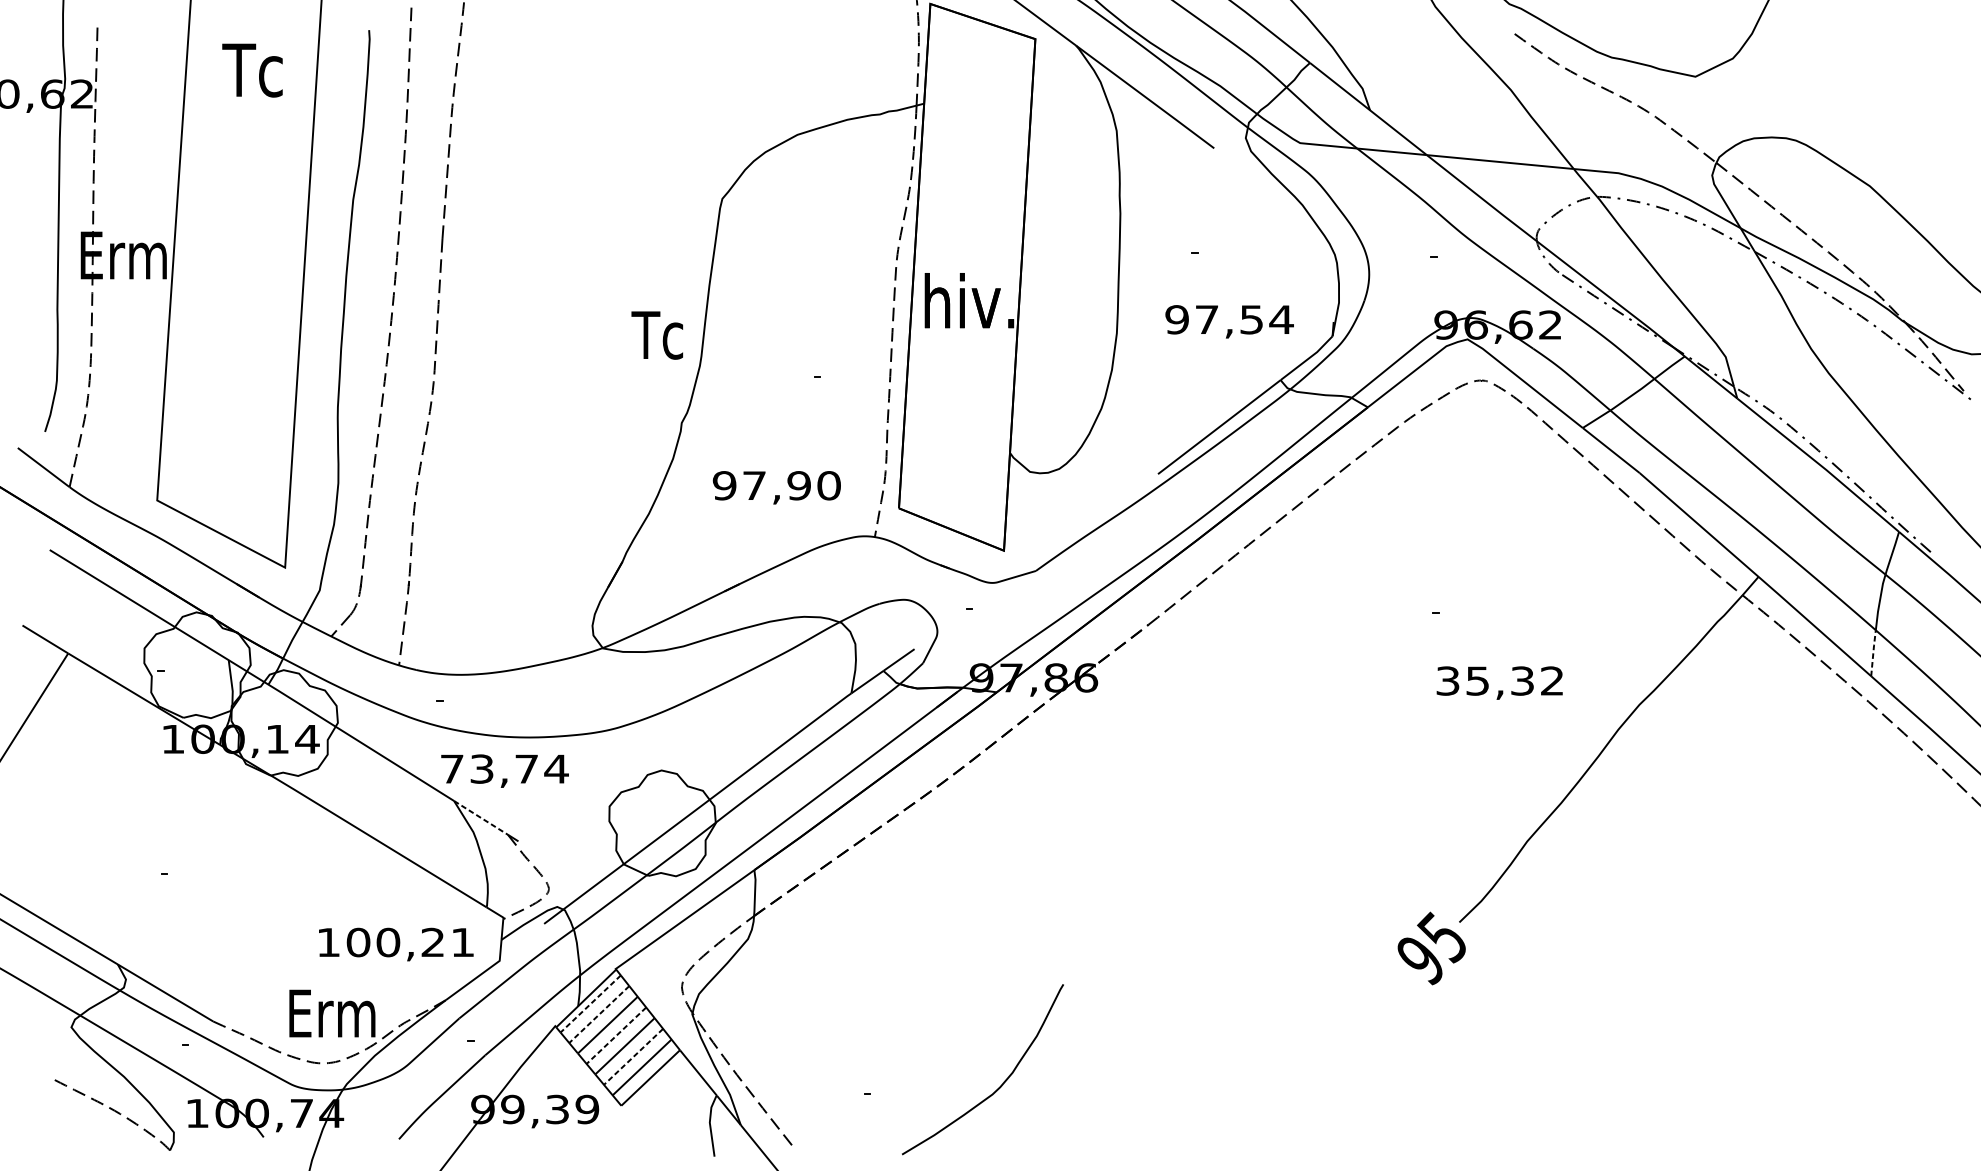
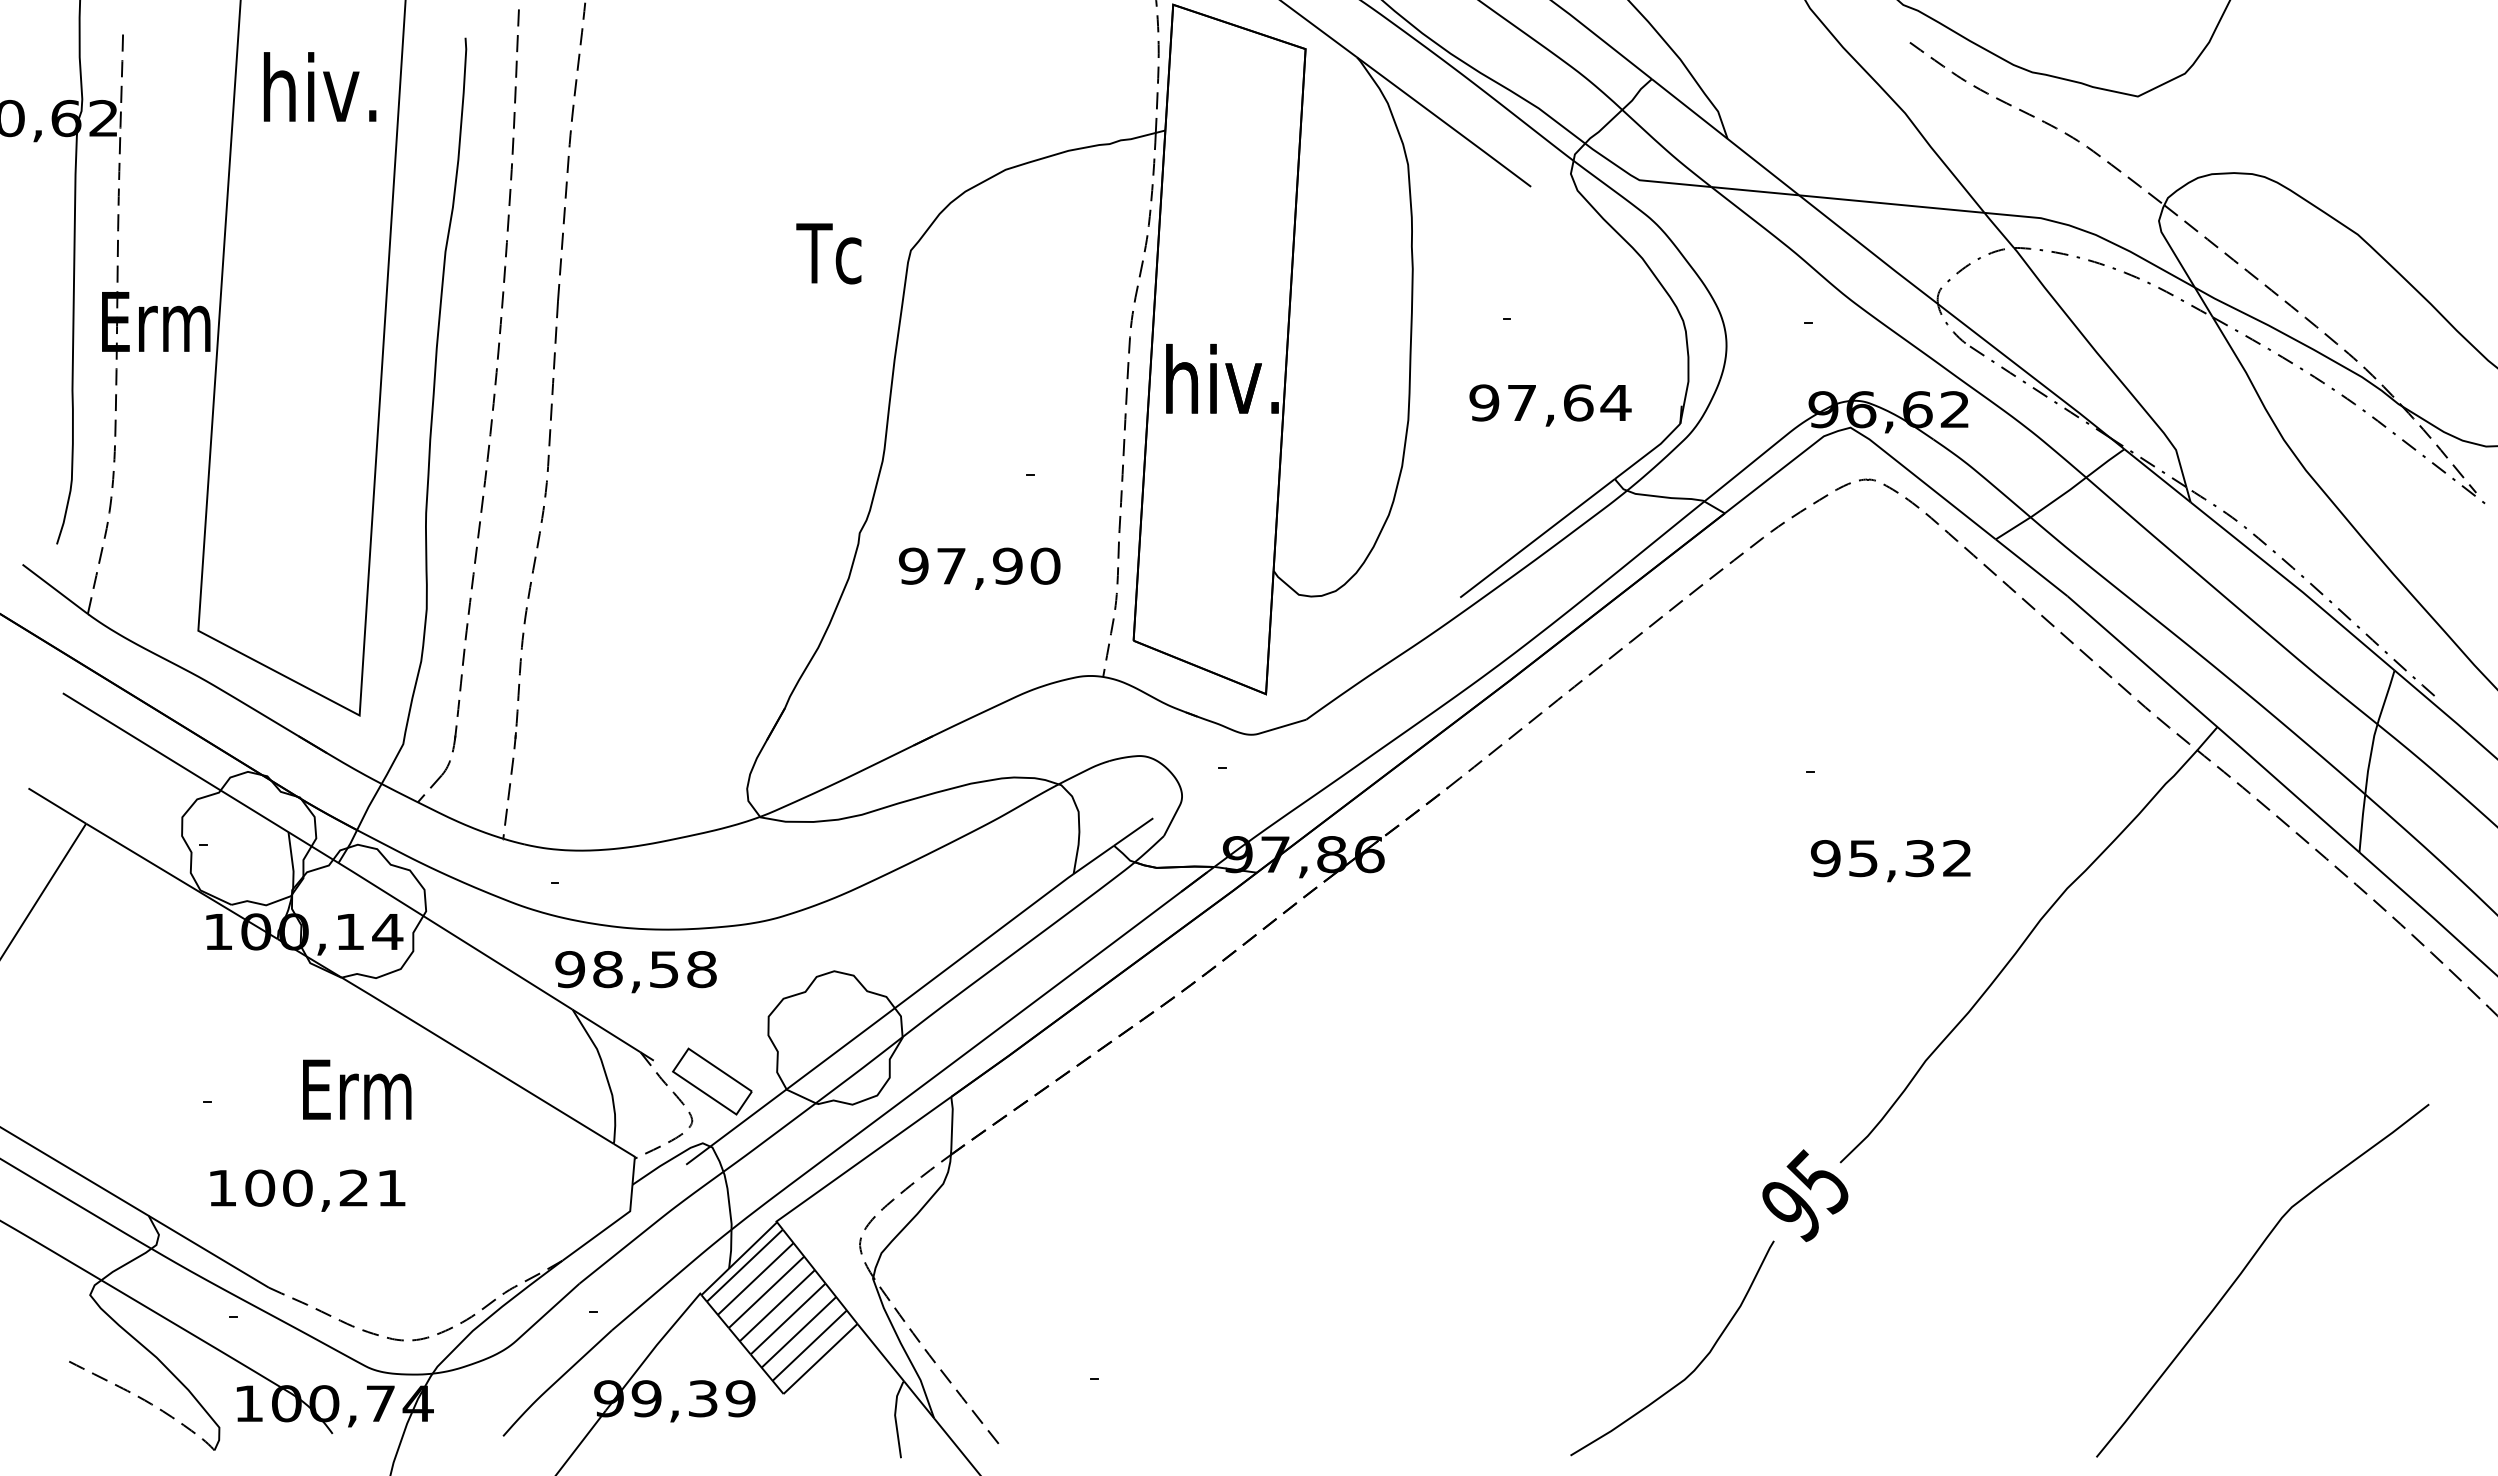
text: (253, 69) -> (319, 87), Tc -> hiv.
text: (1251, 319) -> (1578, 402), 97,54 -> 97,64
text: (657, 335) -> (828, 253), moved
text: (776, 487) -> (979, 568), moved
line: (1873, 652) -> (2362, 822), dashed -> solid
text: (1447, 681) -> (1825, 858), 35,32 -> 95,32
text: (504, 769) -> (636, 969), 73,74 -> 98,58
line: (481, 818) -> (607, 1031), dashed -> solid
part: (565, 857) -> (712, 1081), added
text: (396, 944) -> (307, 1190), moved
line: (590, 1004) -> (744, 1266), dashed -> solid
curve: (1782, 1004) -> (2247, 1266), added
text: (332, 1013) -> (357, 1089), moved
line: (599, 1014) -> (755, 1279), dashed -> solid
line: (616, 1035) -> (777, 1305), dashed -> solid
line: (633, 1056) -> (798, 1332), dashed -> solid
curve: (1000, 1085) -> (1694, 1368), moved

